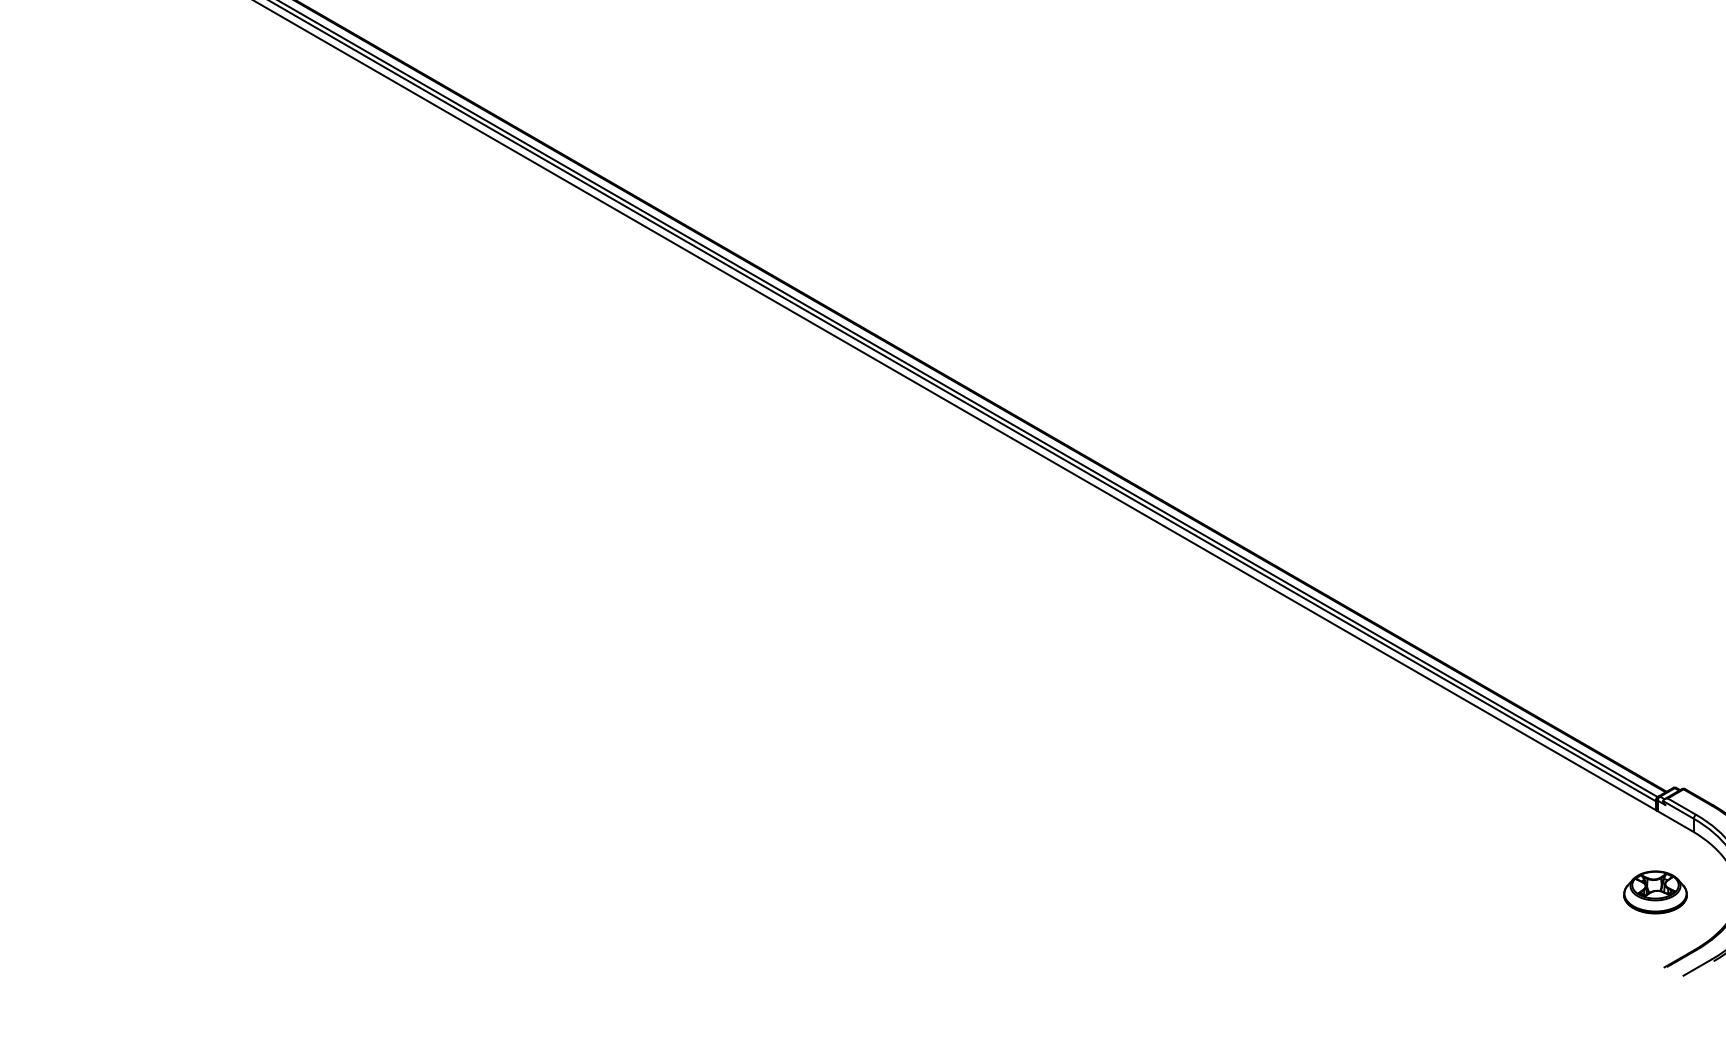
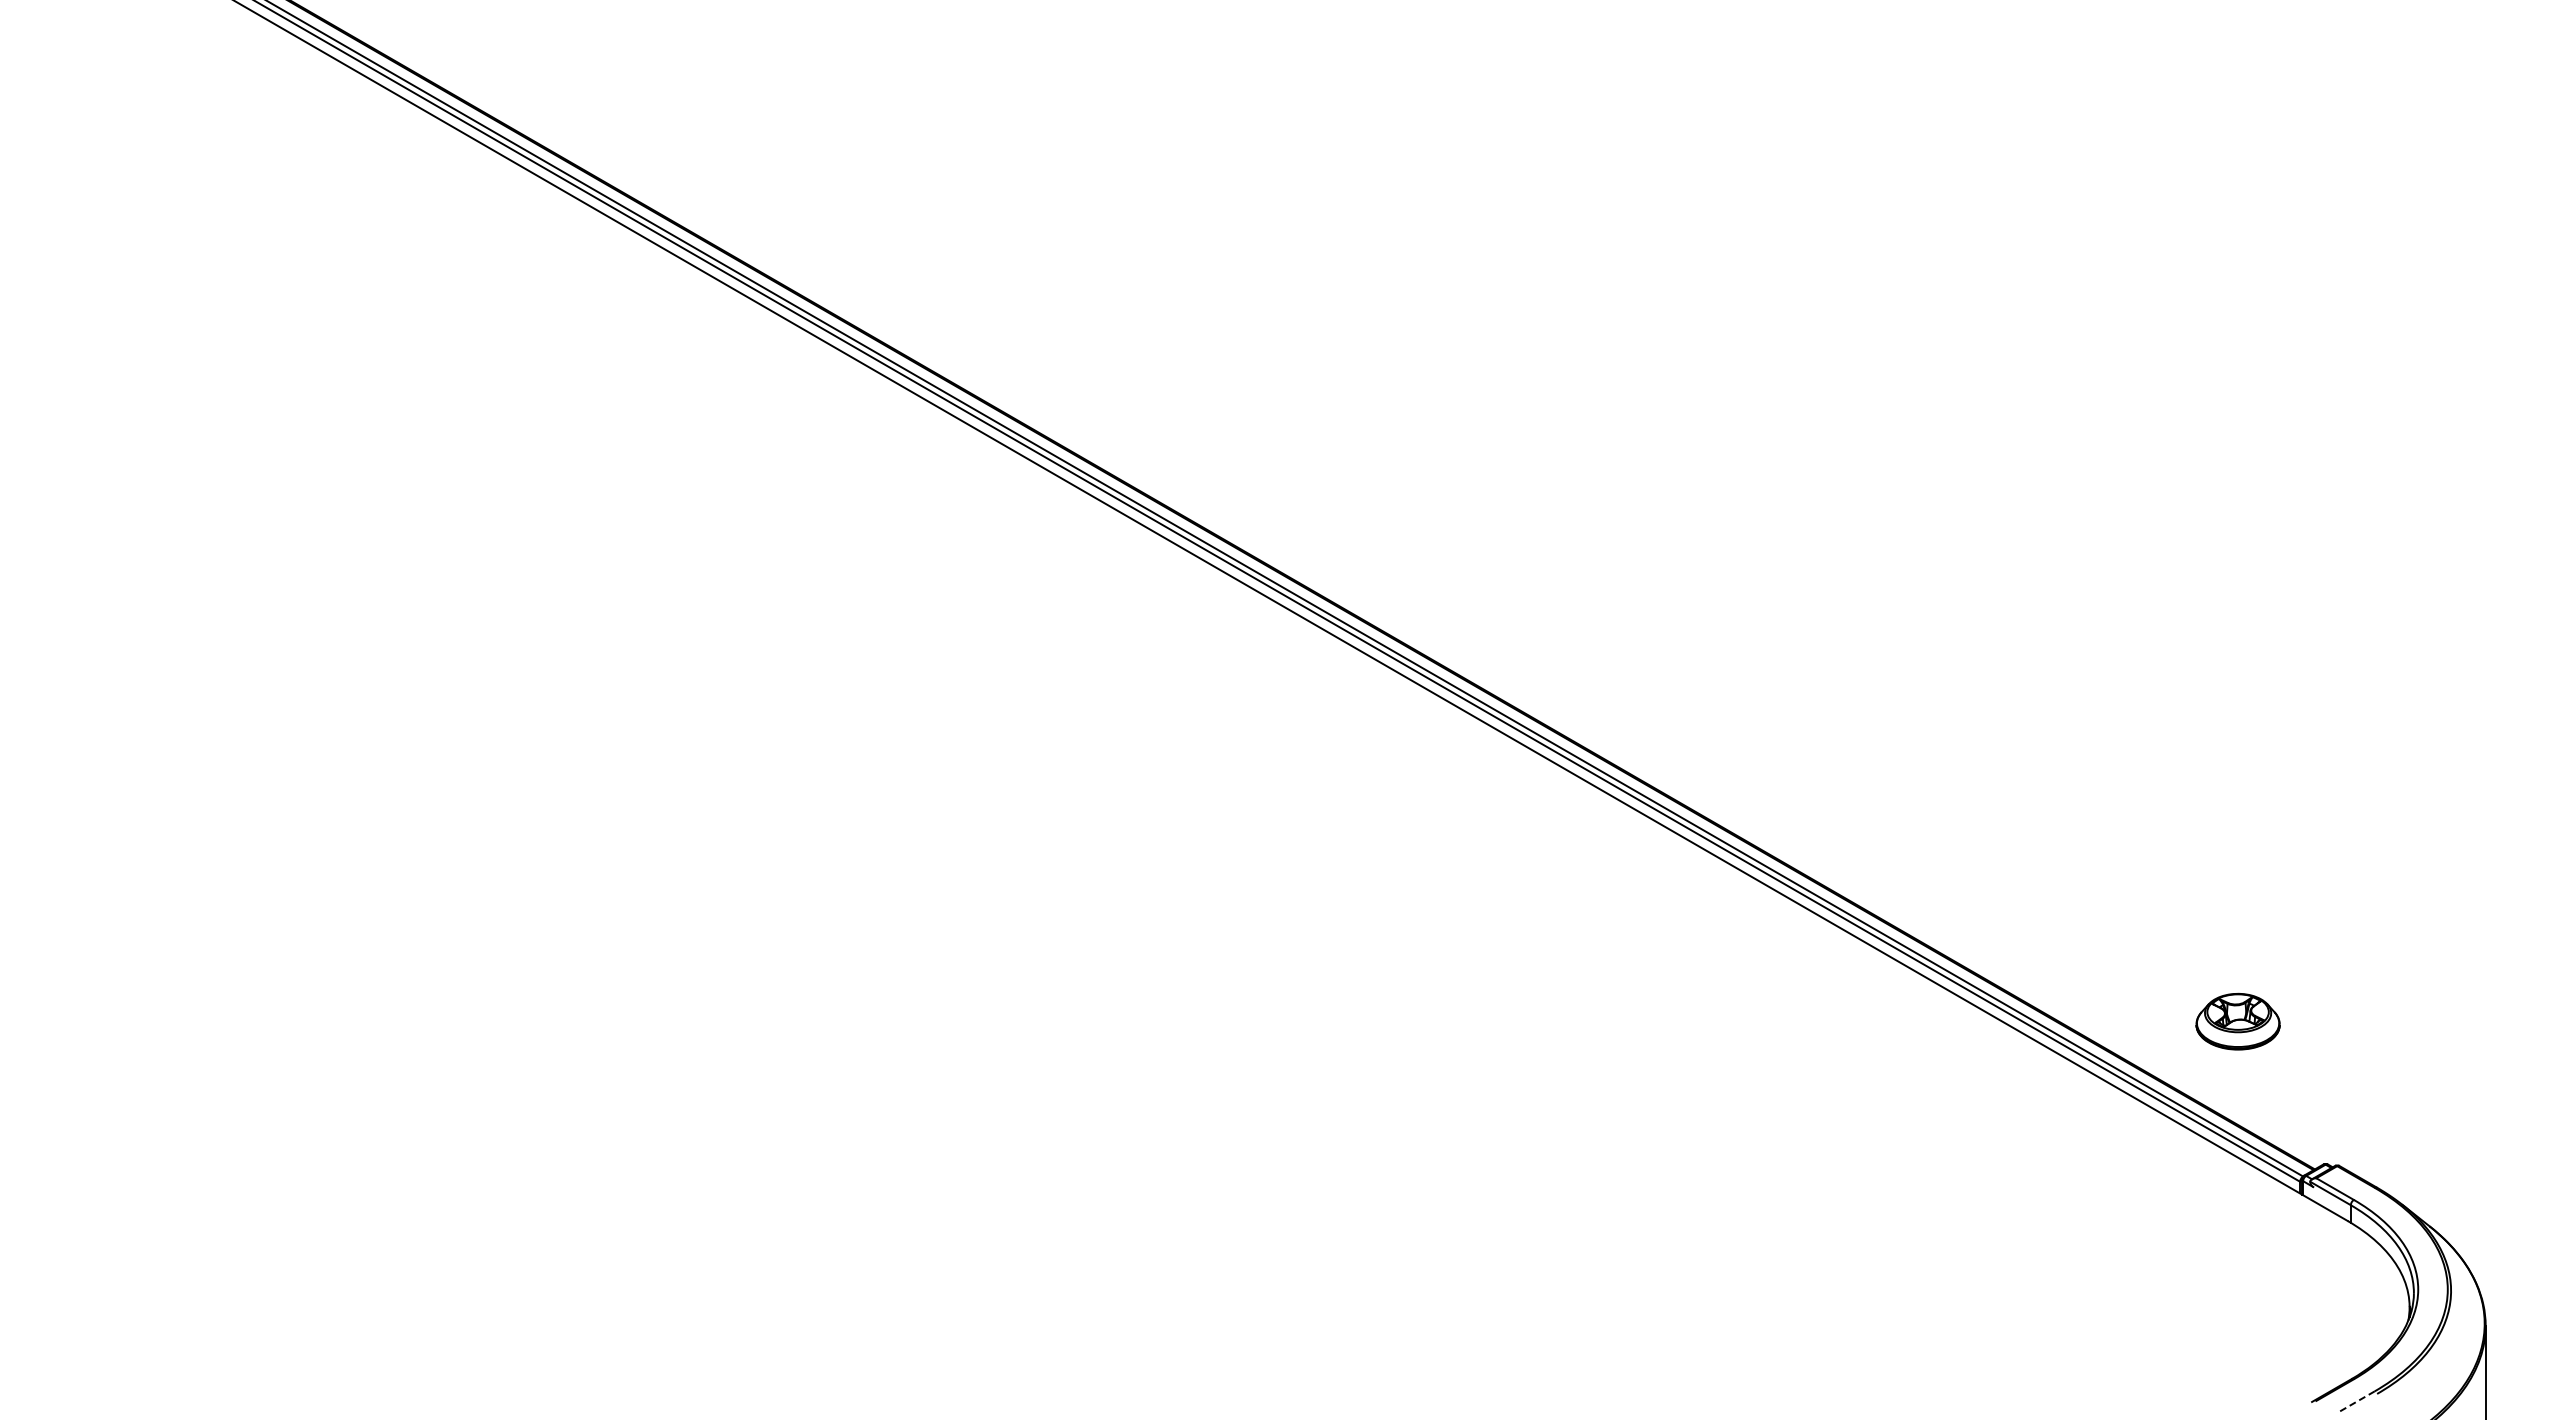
part: (1655, 892) -> (2237, 1021), moved
line: (1698, 967) -> (2356, 1402), solid -> dashed

